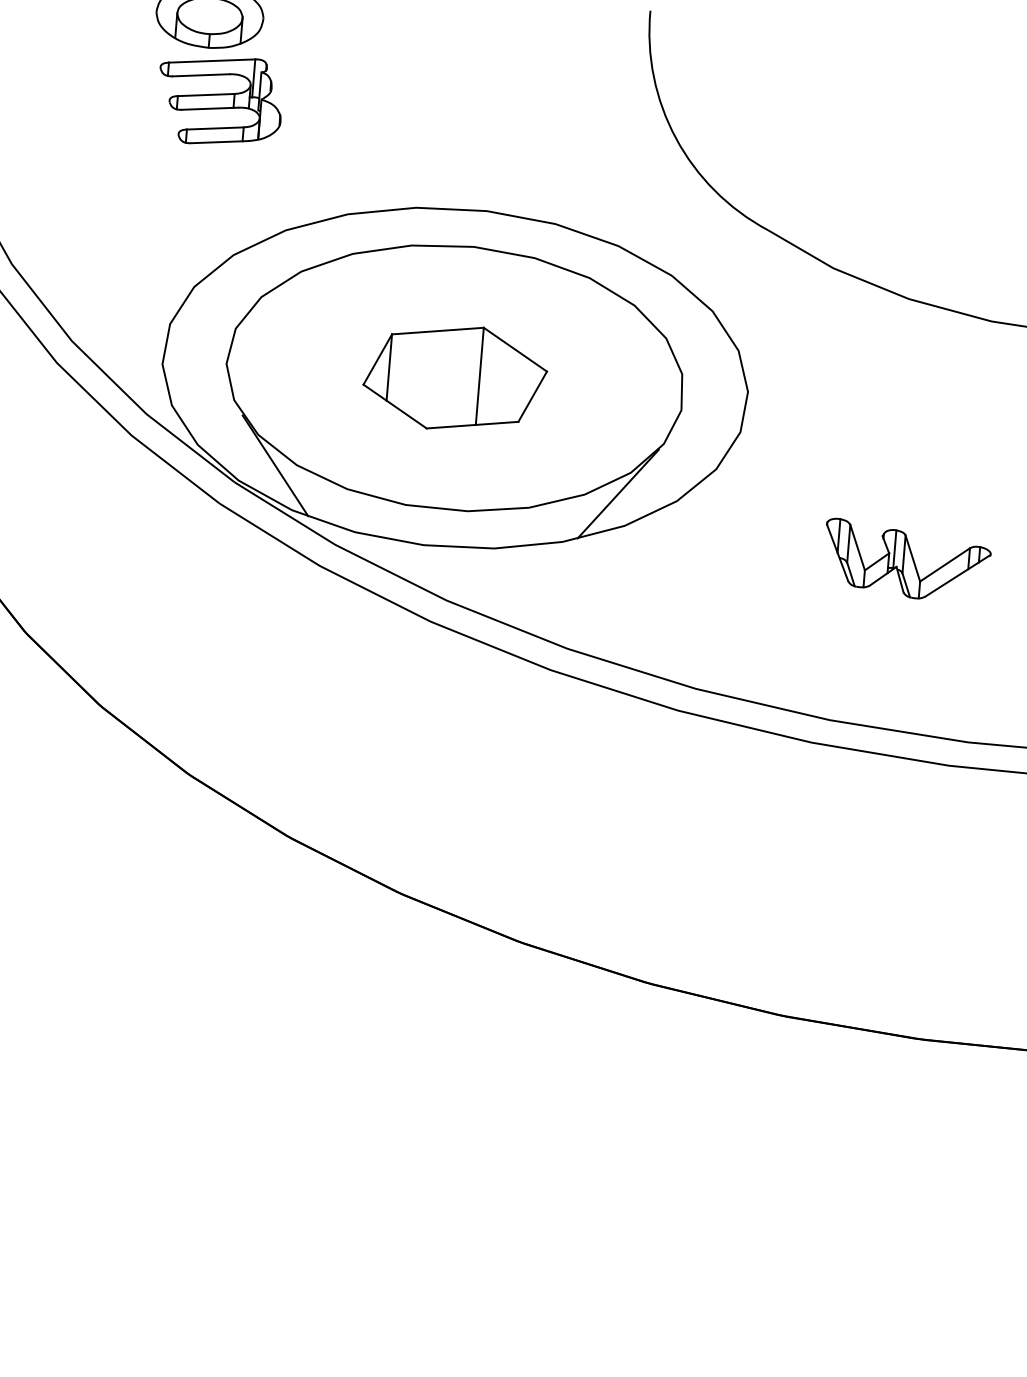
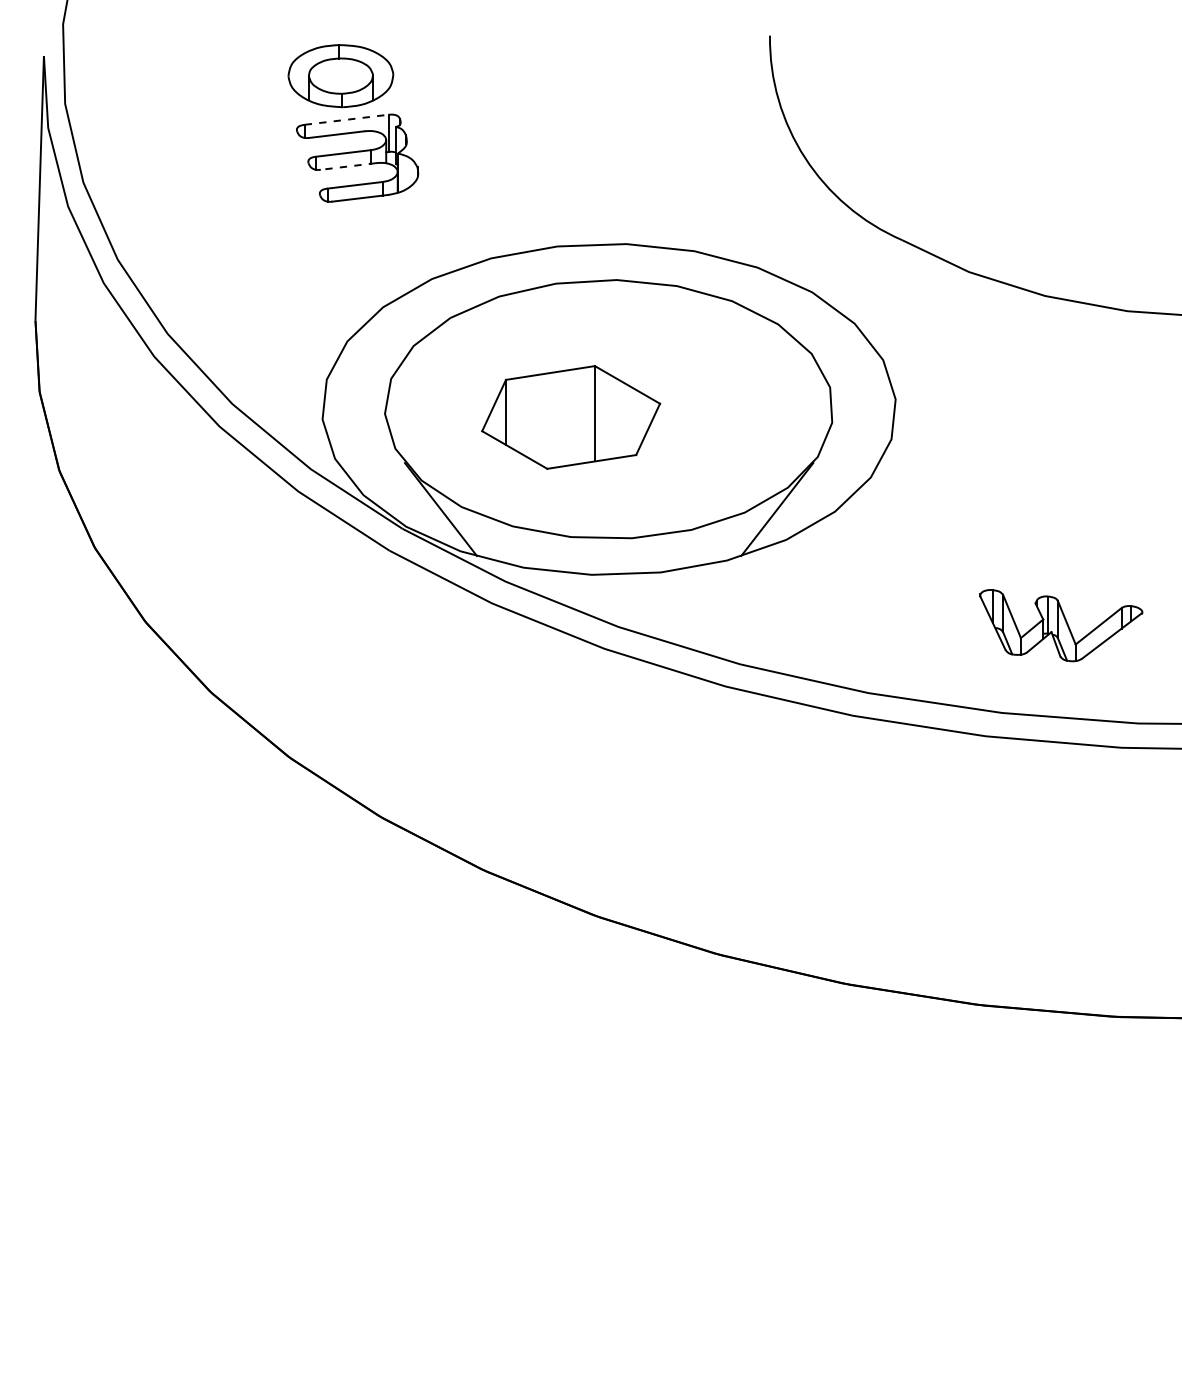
line: (213, 60) -> (347, 119), solid -> dashed
line: (210, 108) -> (348, 166), solid -> dashed
part: (455, 378) -> (571, 417), moved
part: (907, 560) -> (1061, 625), moved

